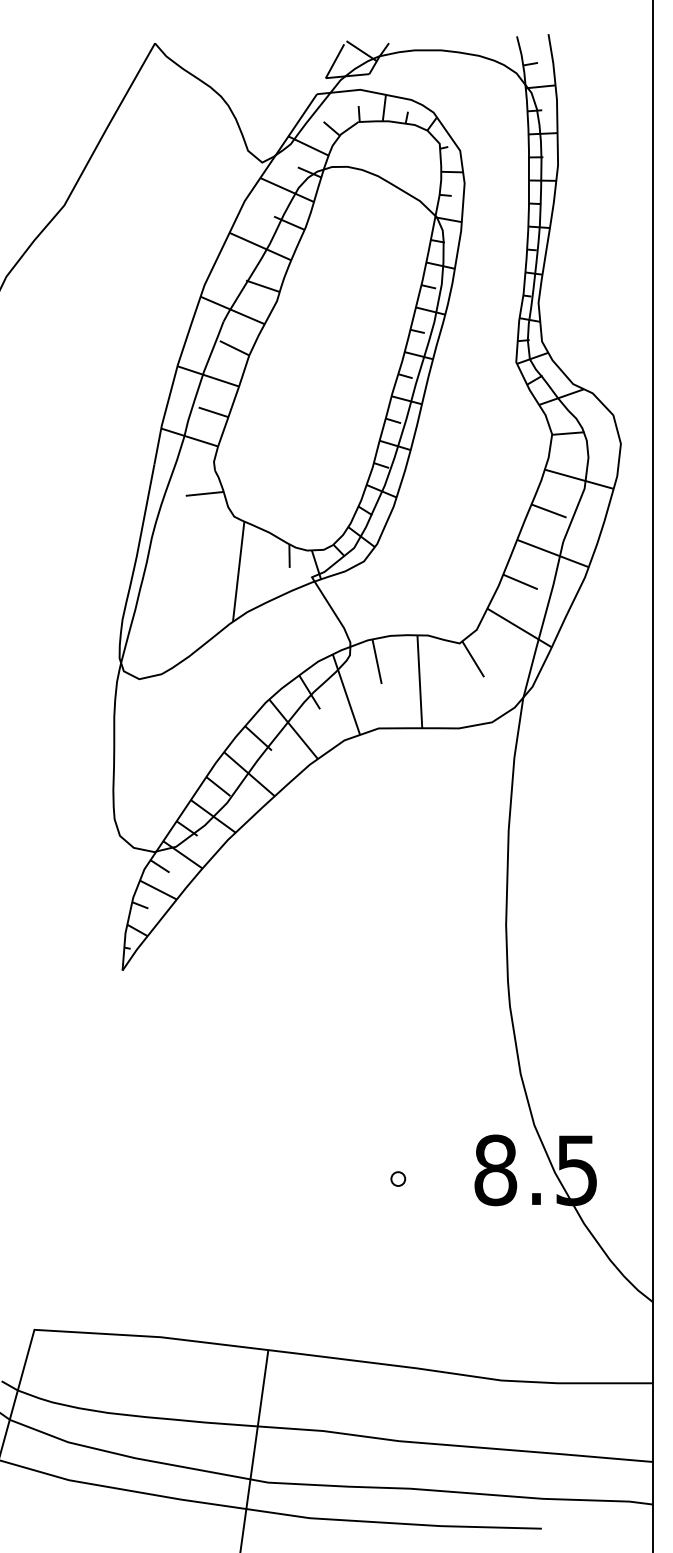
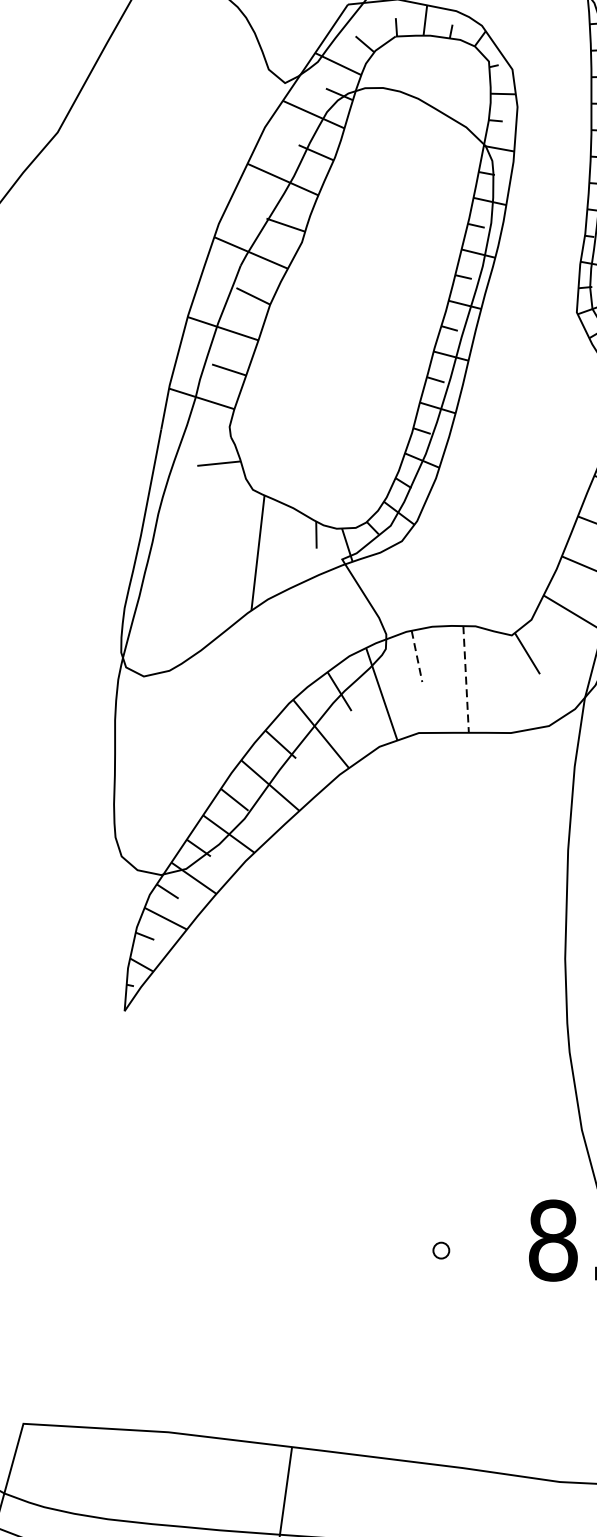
line: (377, 661) -> (417, 656), solid -> dashed
line: (419, 681) -> (465, 679), solid -> dashed

